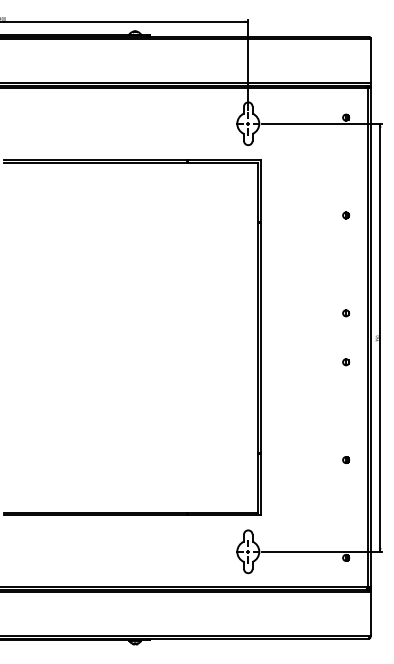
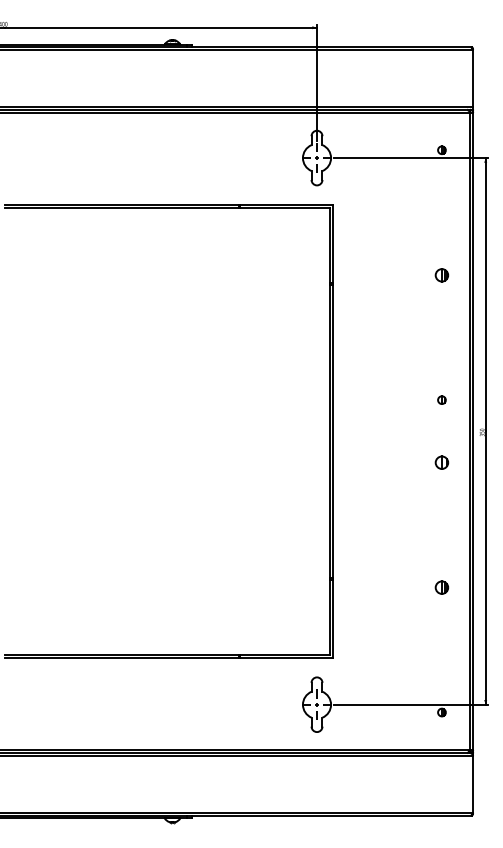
part: (345, 214) -> (441, 274), size x1.6
part: (345, 362) -> (441, 462), size x1.6
part: (345, 460) -> (441, 587), size x1.6

